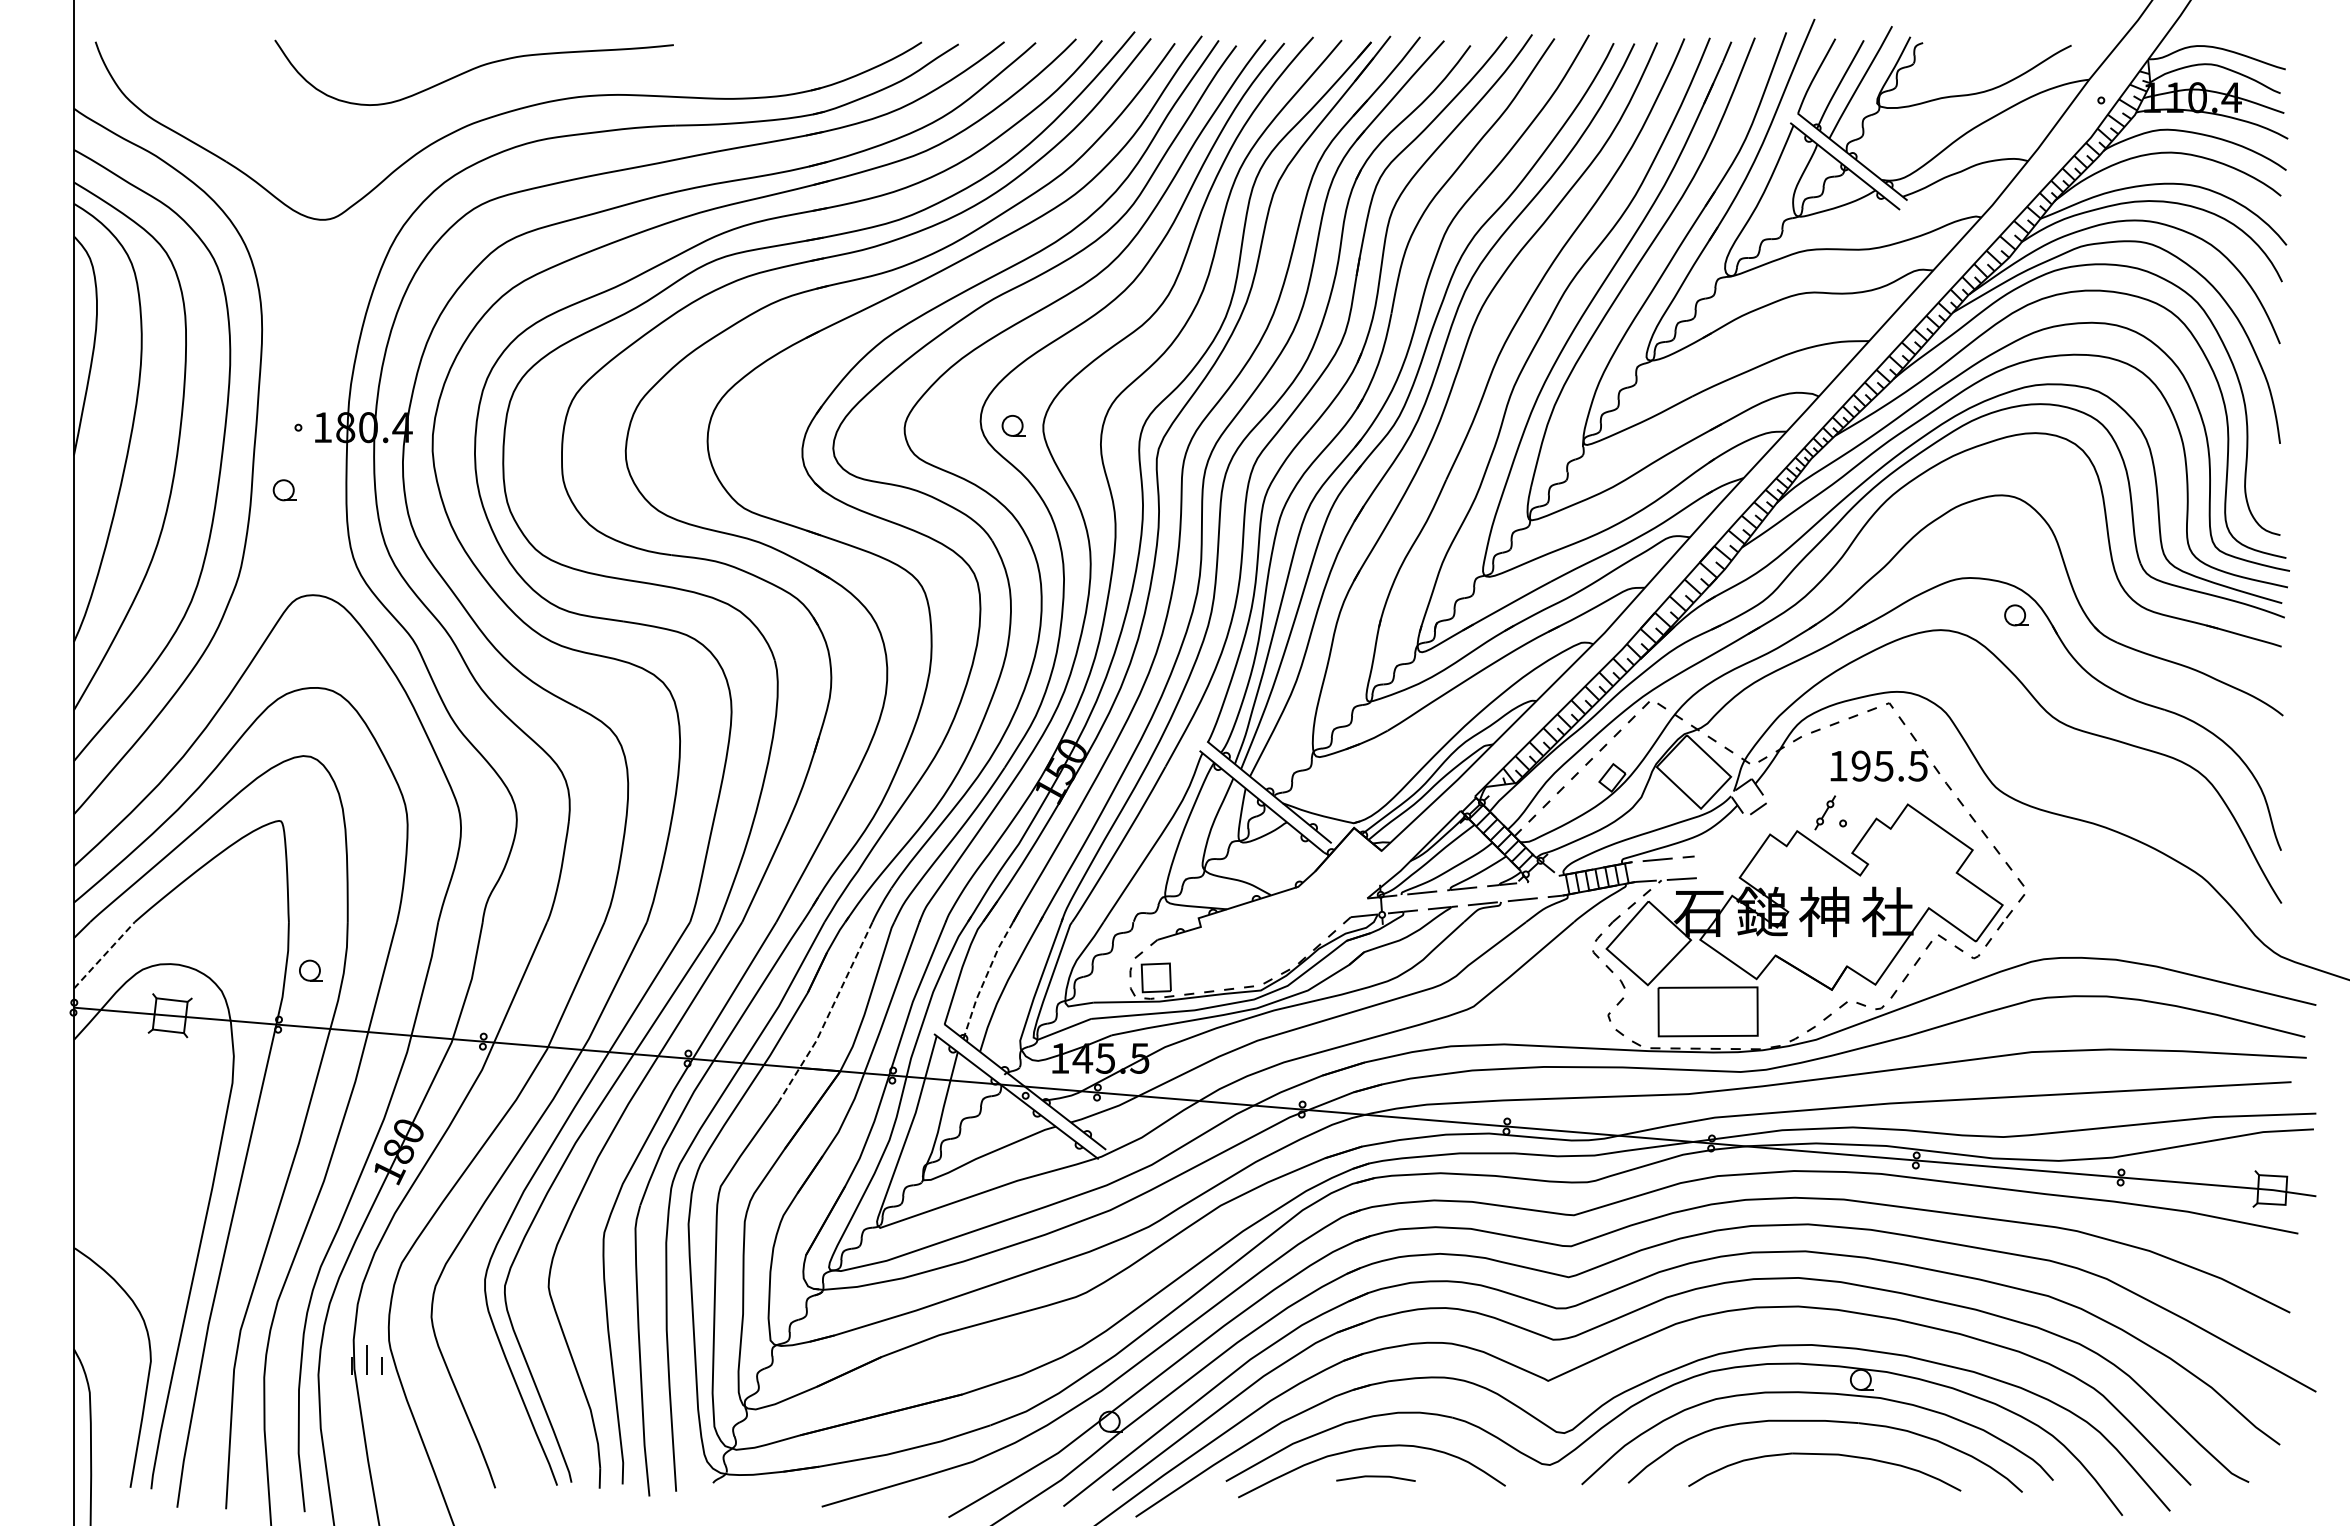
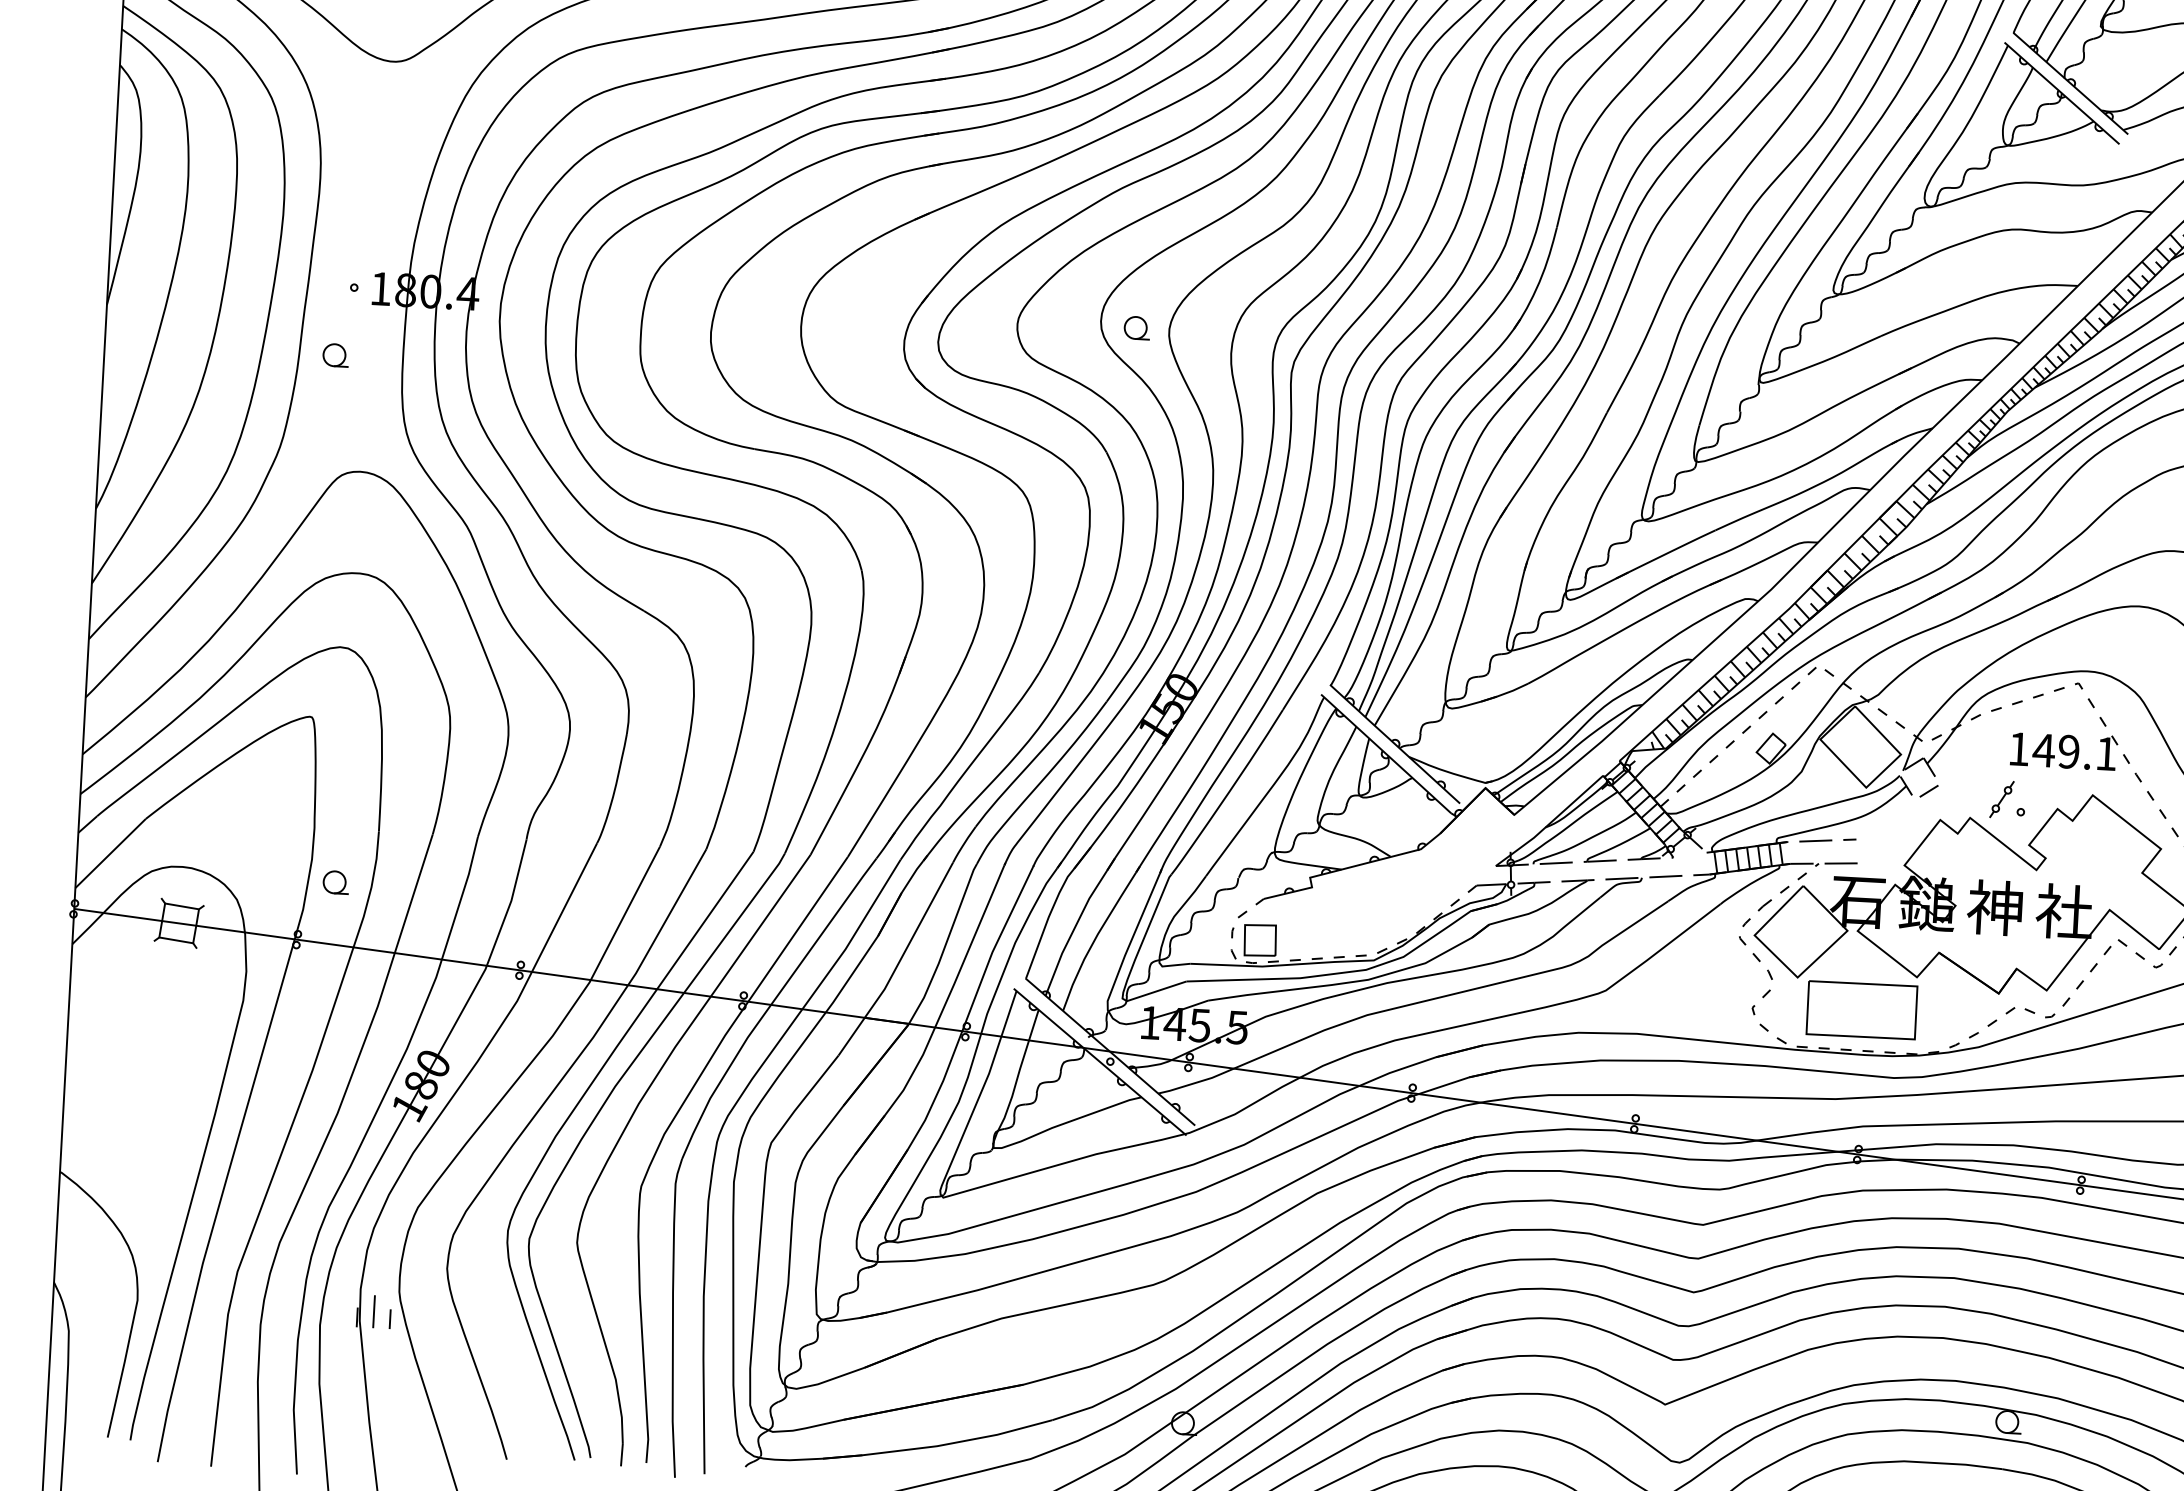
text: (1888, 765) -> (2073, 751), 195.5 -> 149.1
line: (104, 955) -> (110, 853), dashed -> solid
line: (985, 979) -> (1073, 932), dashed -> solid
line: (828, 1015) -> (899, 962), dashed -> solid

